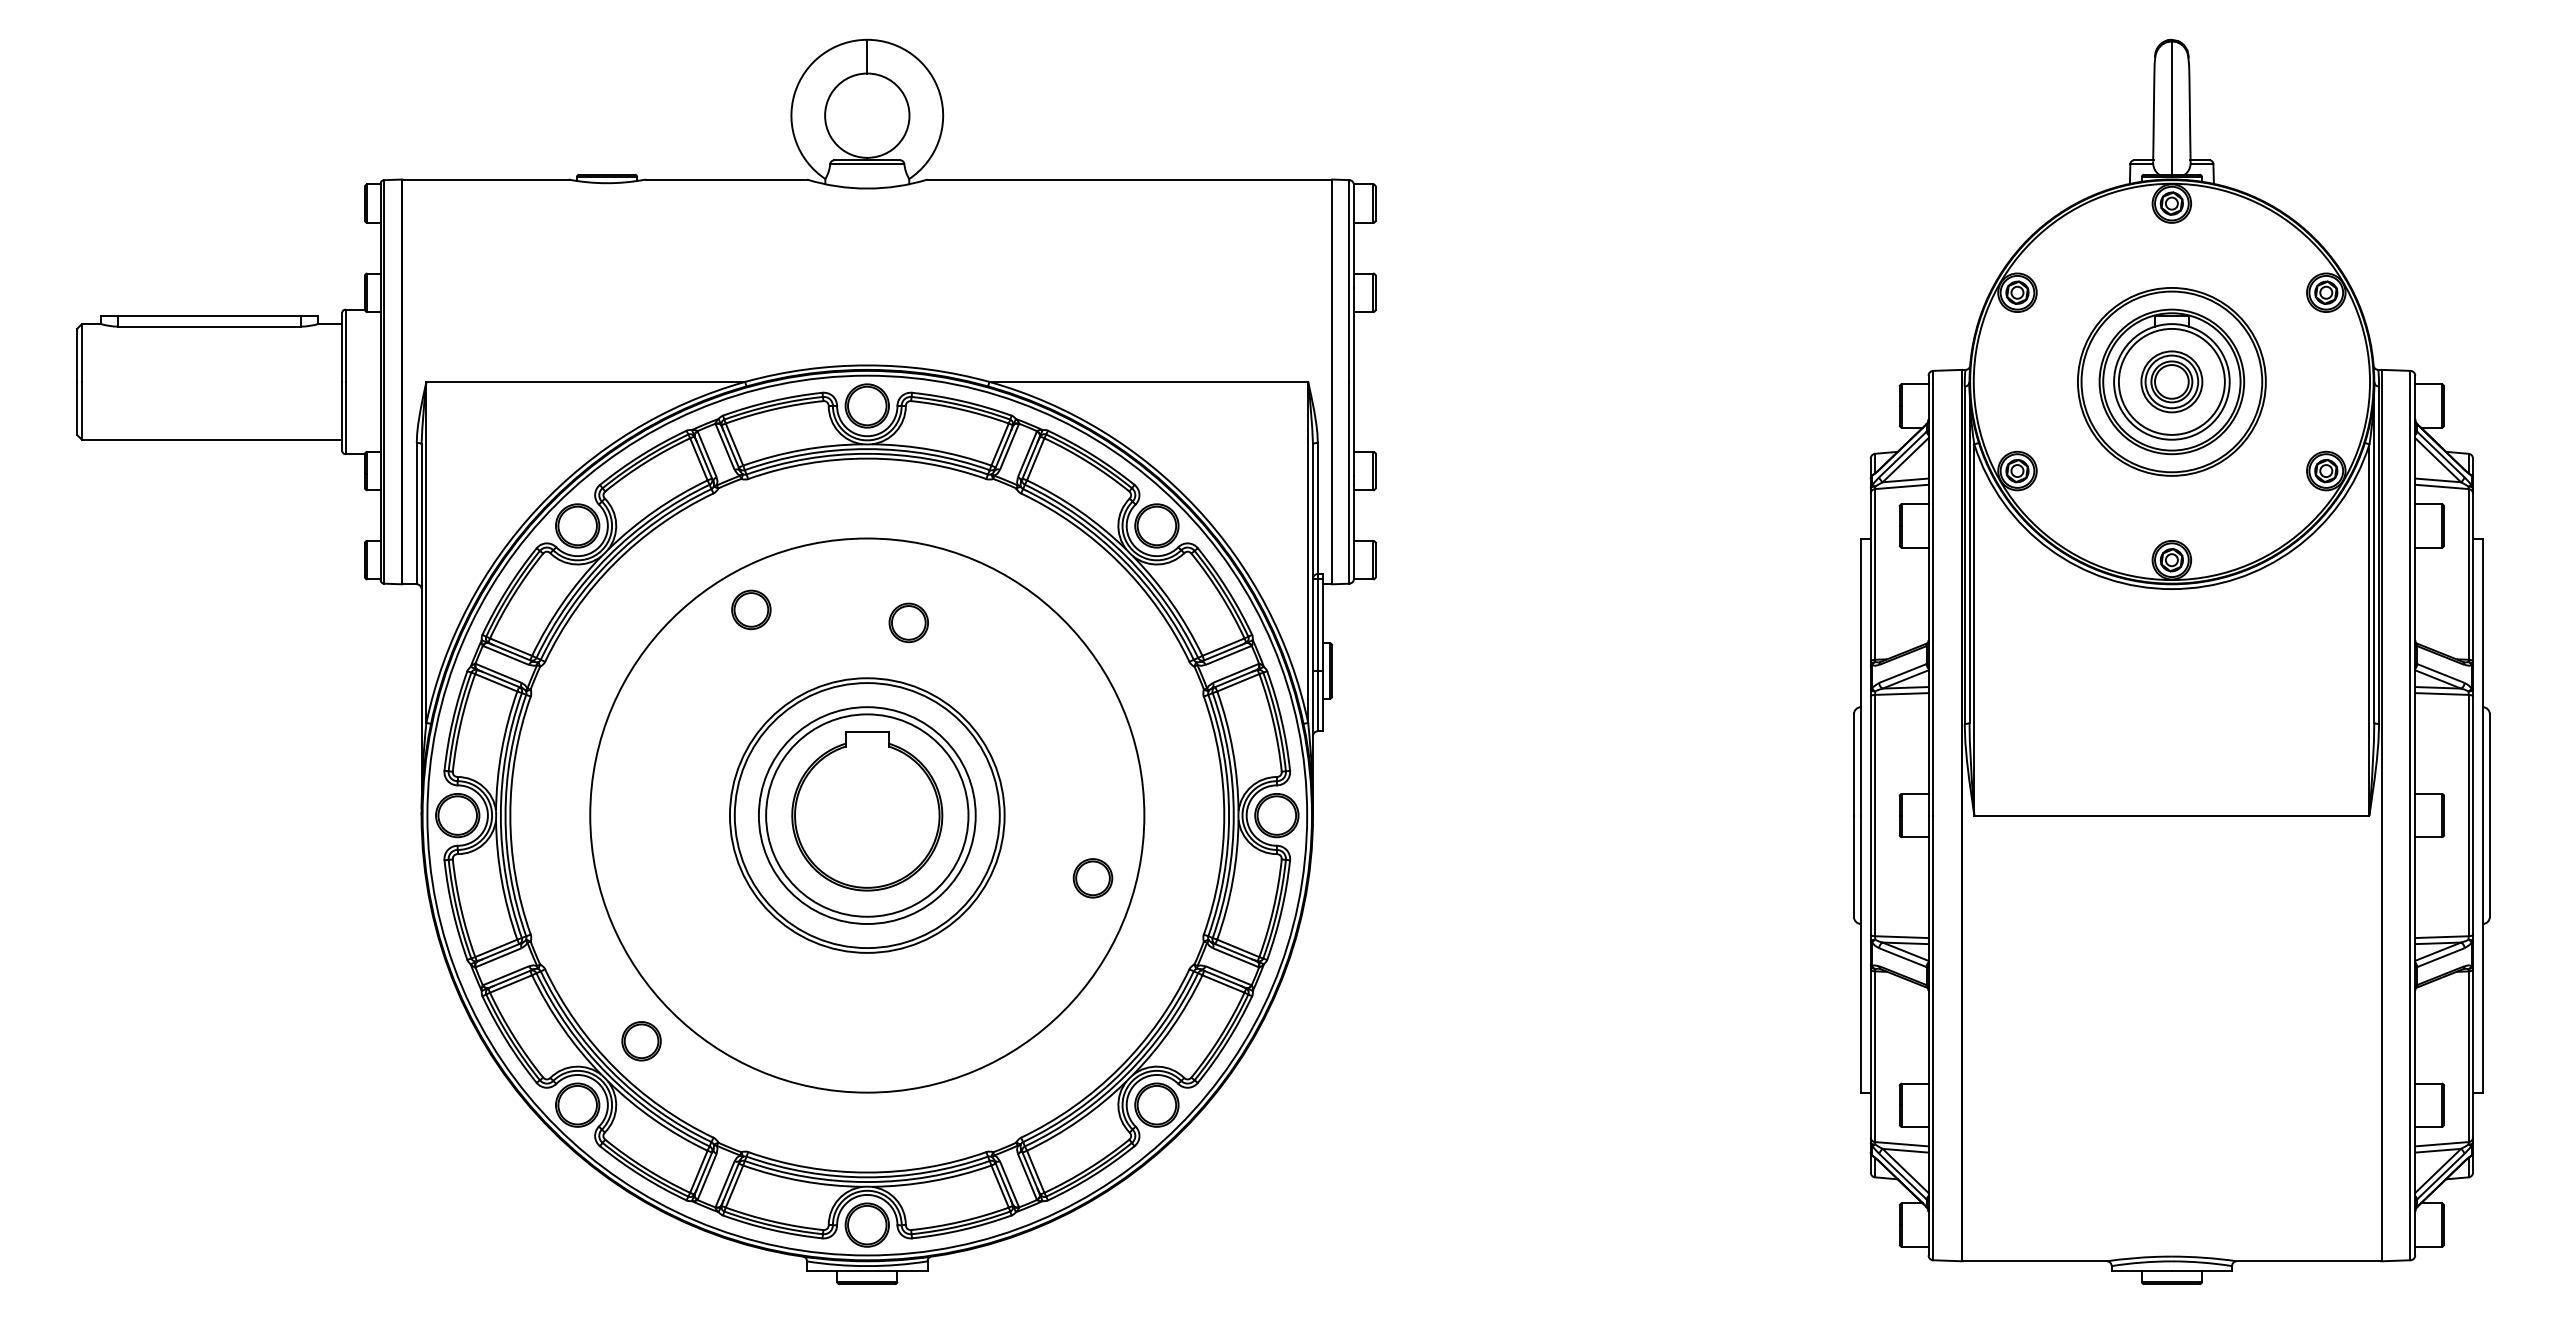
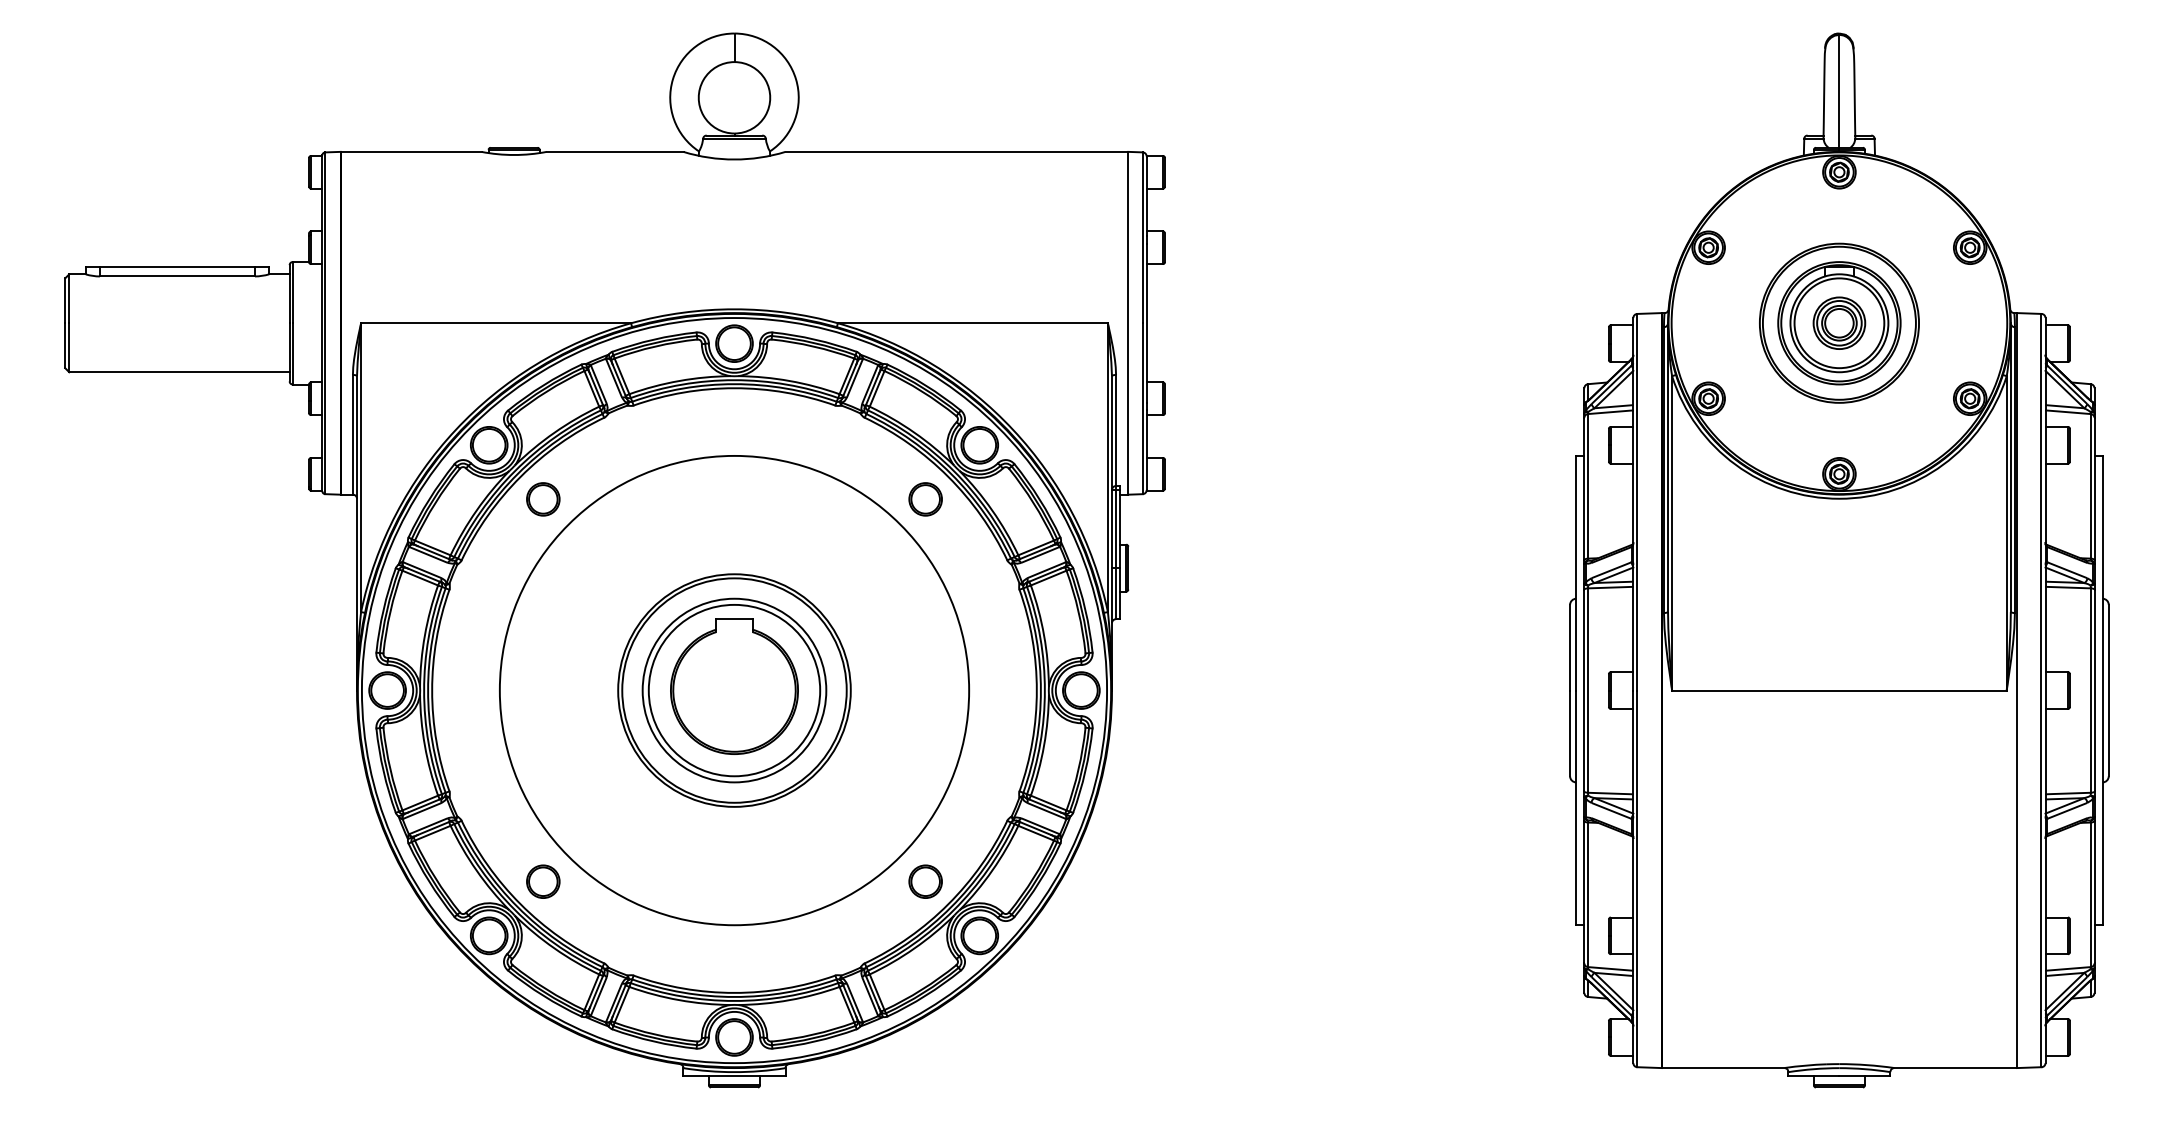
part: (751, 610) -> (543, 499), moved
part: (908, 623) -> (925, 499), moved
part: (1092, 878) -> (925, 881), moved

